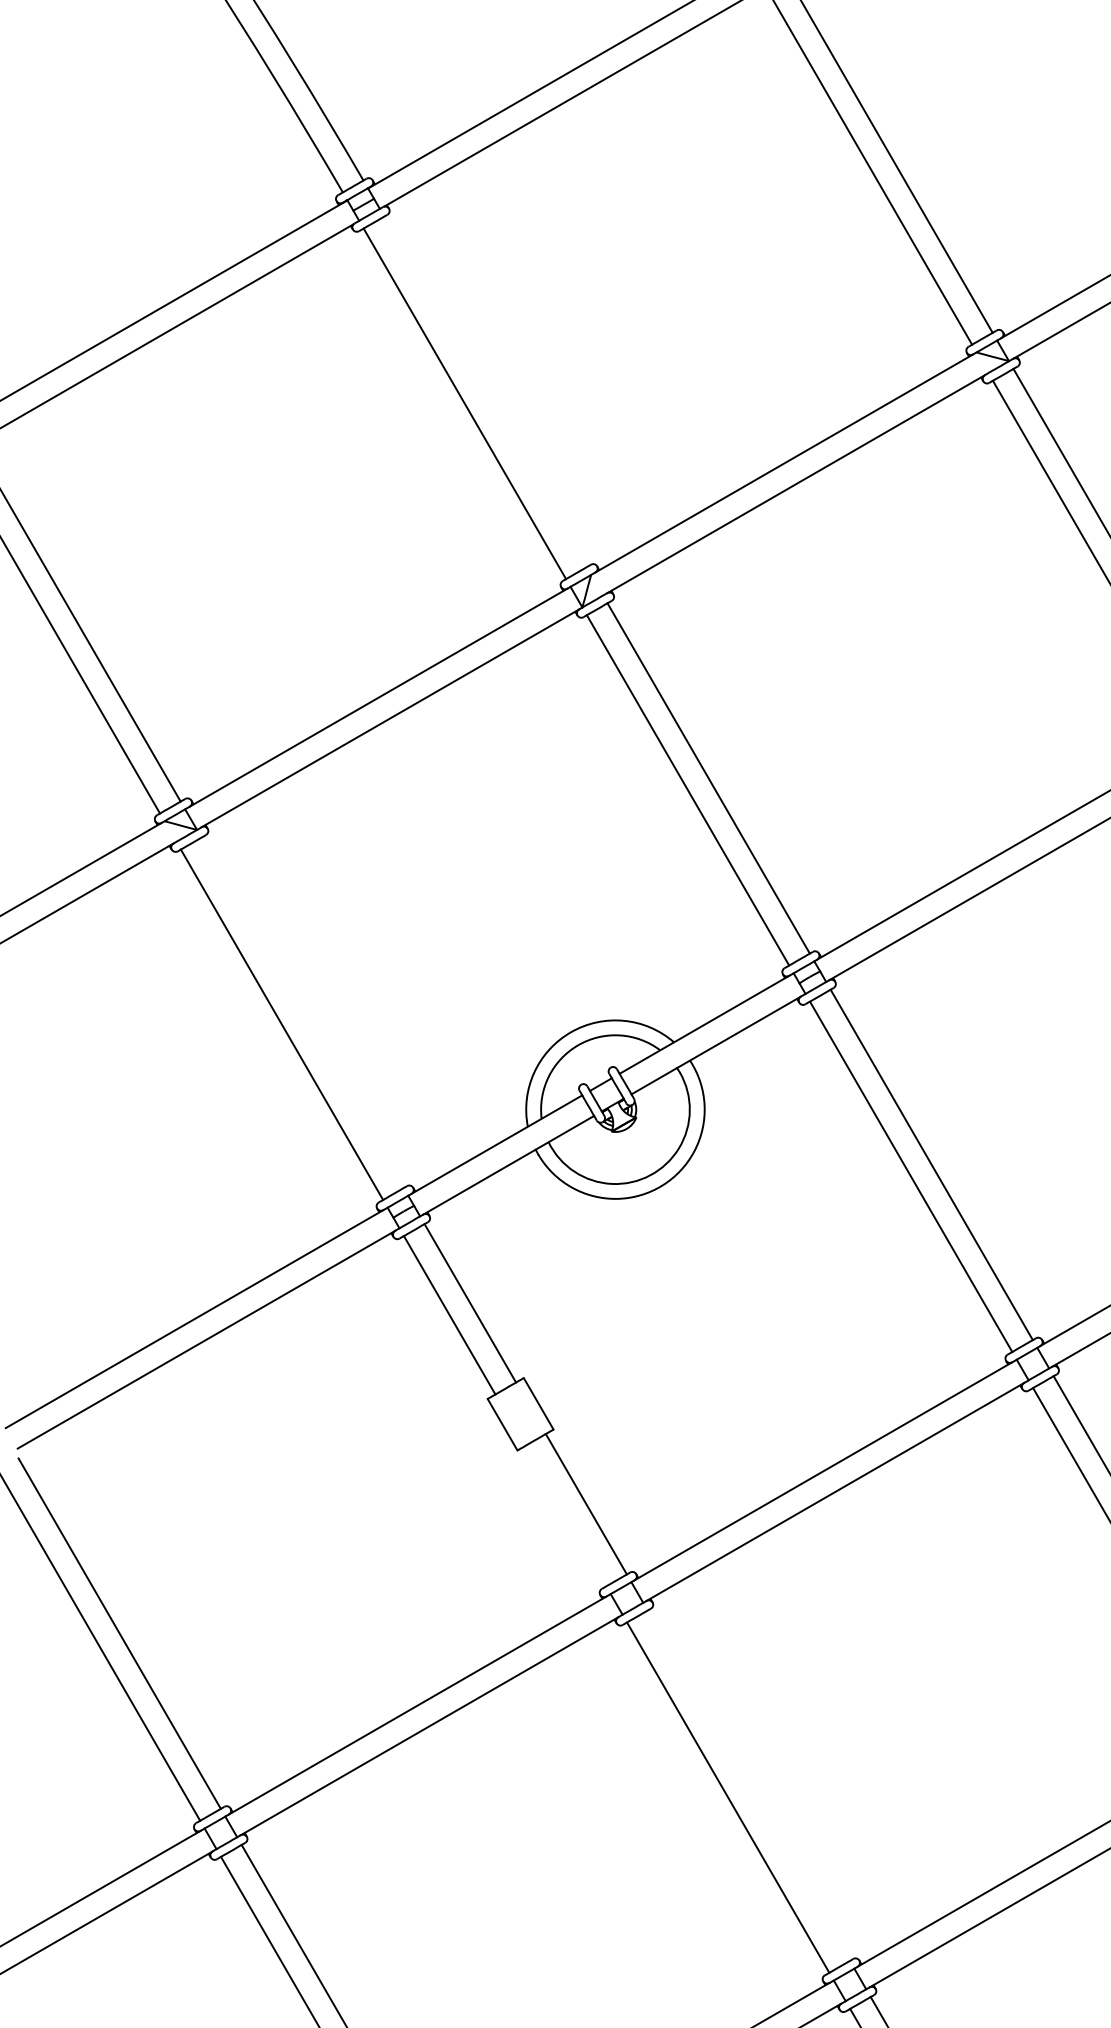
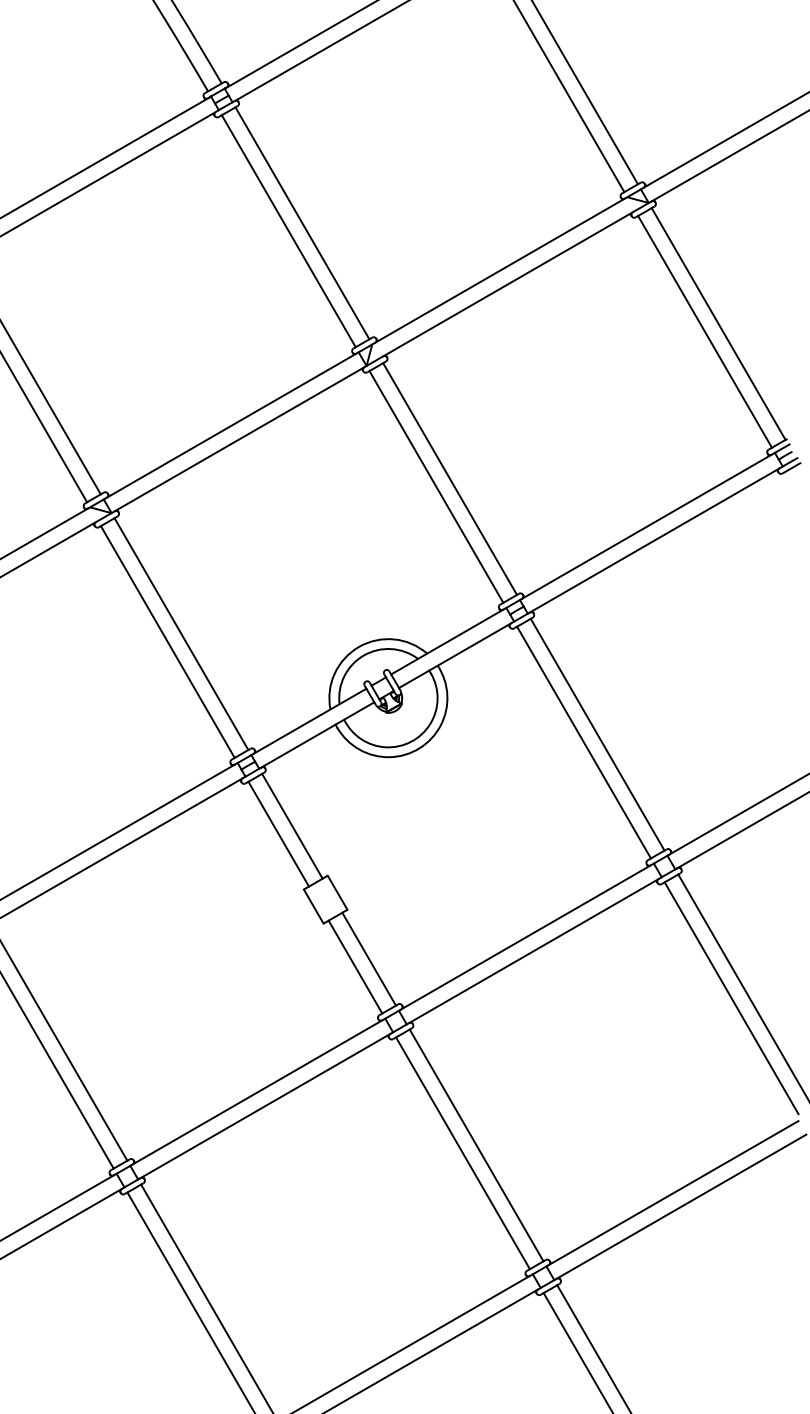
line: (485, 392) -> (302, 223), added
line: (302, 1013) -> (181, 634), added
line: (565, 1515) -> (355, 966), added
line: (748, 1785) -> (476, 1145), added

